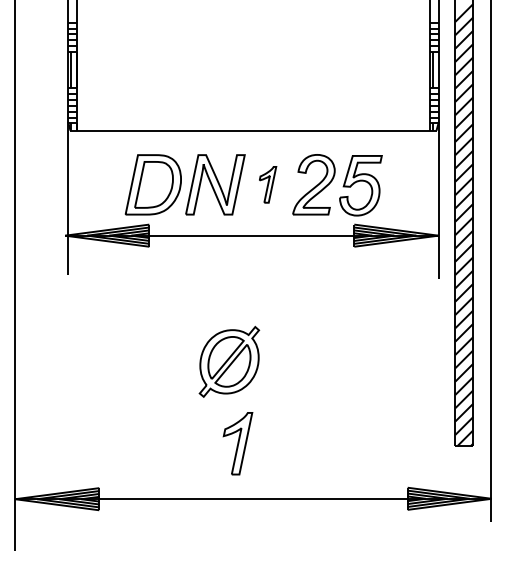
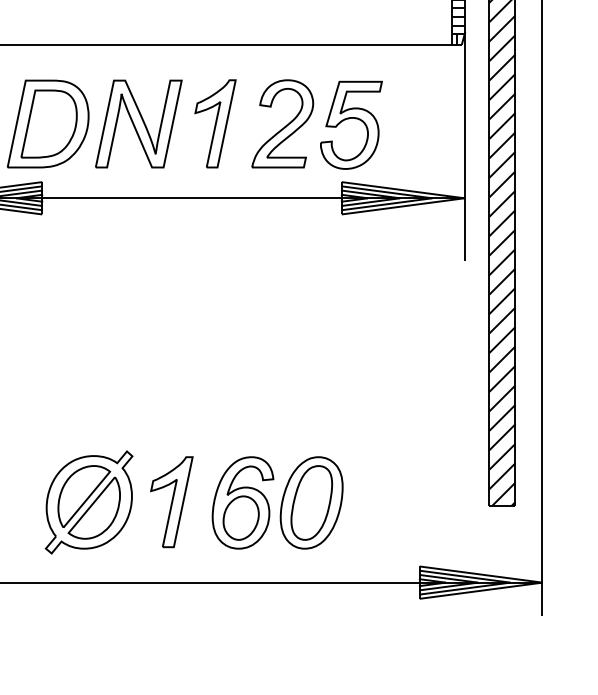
part: (267, 184) -> (214, 123), size x1.67
part: (229, 361) -> (89, 501), moved
part: (310, 444) -> (277, 503), added

